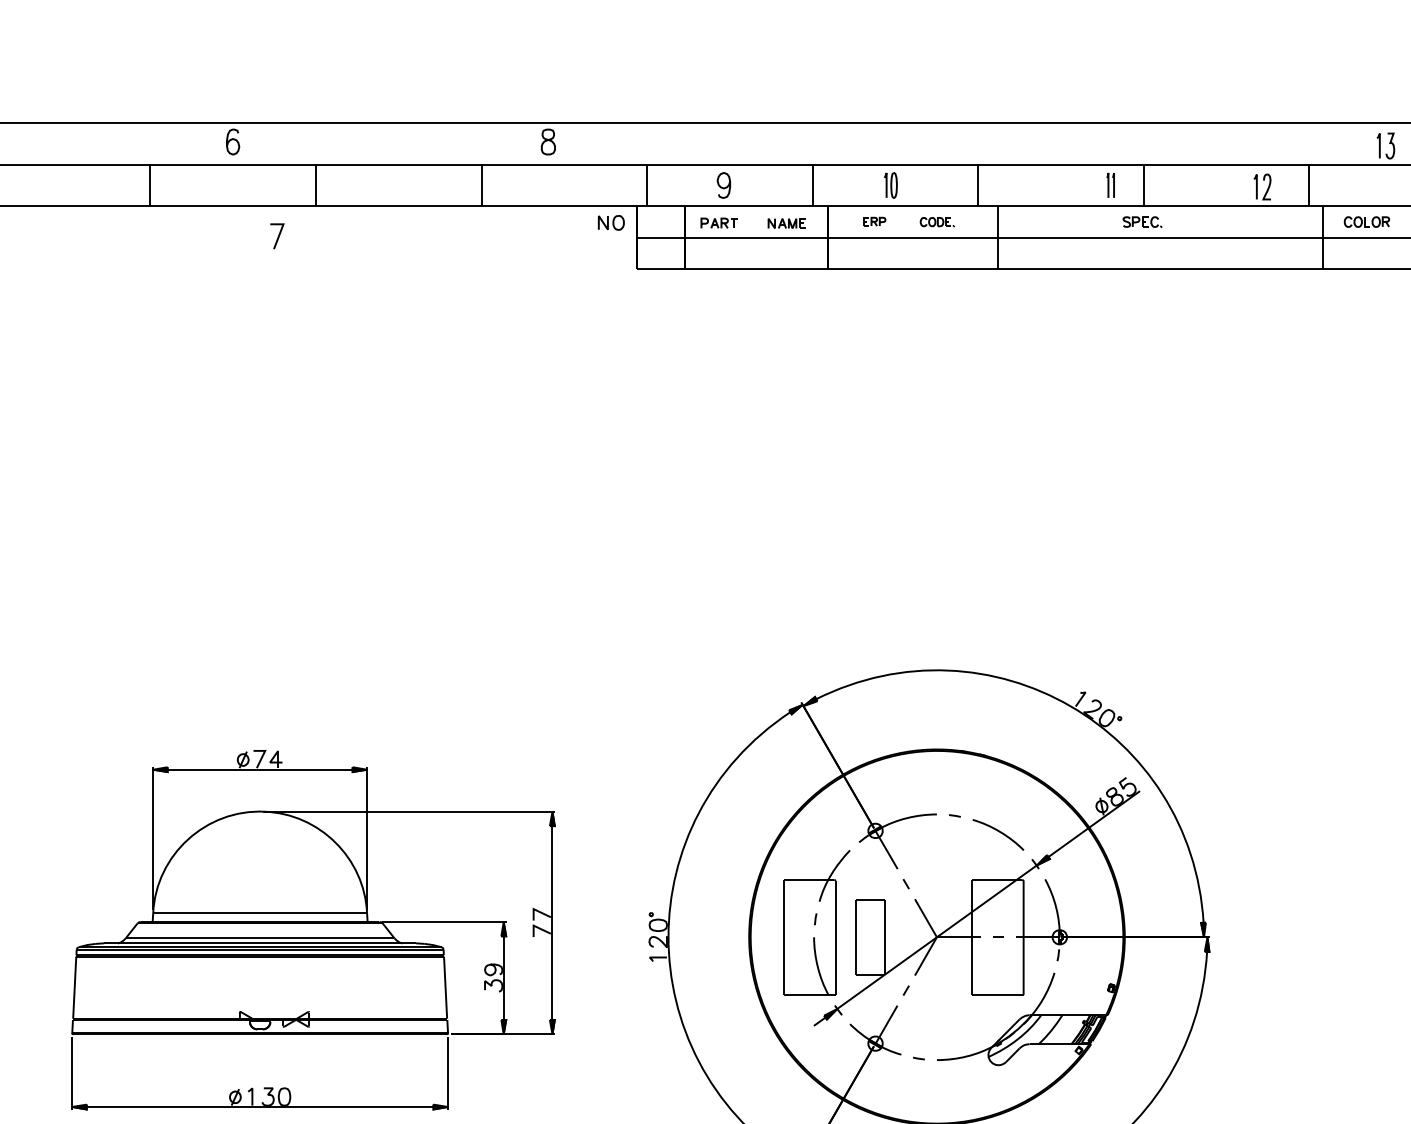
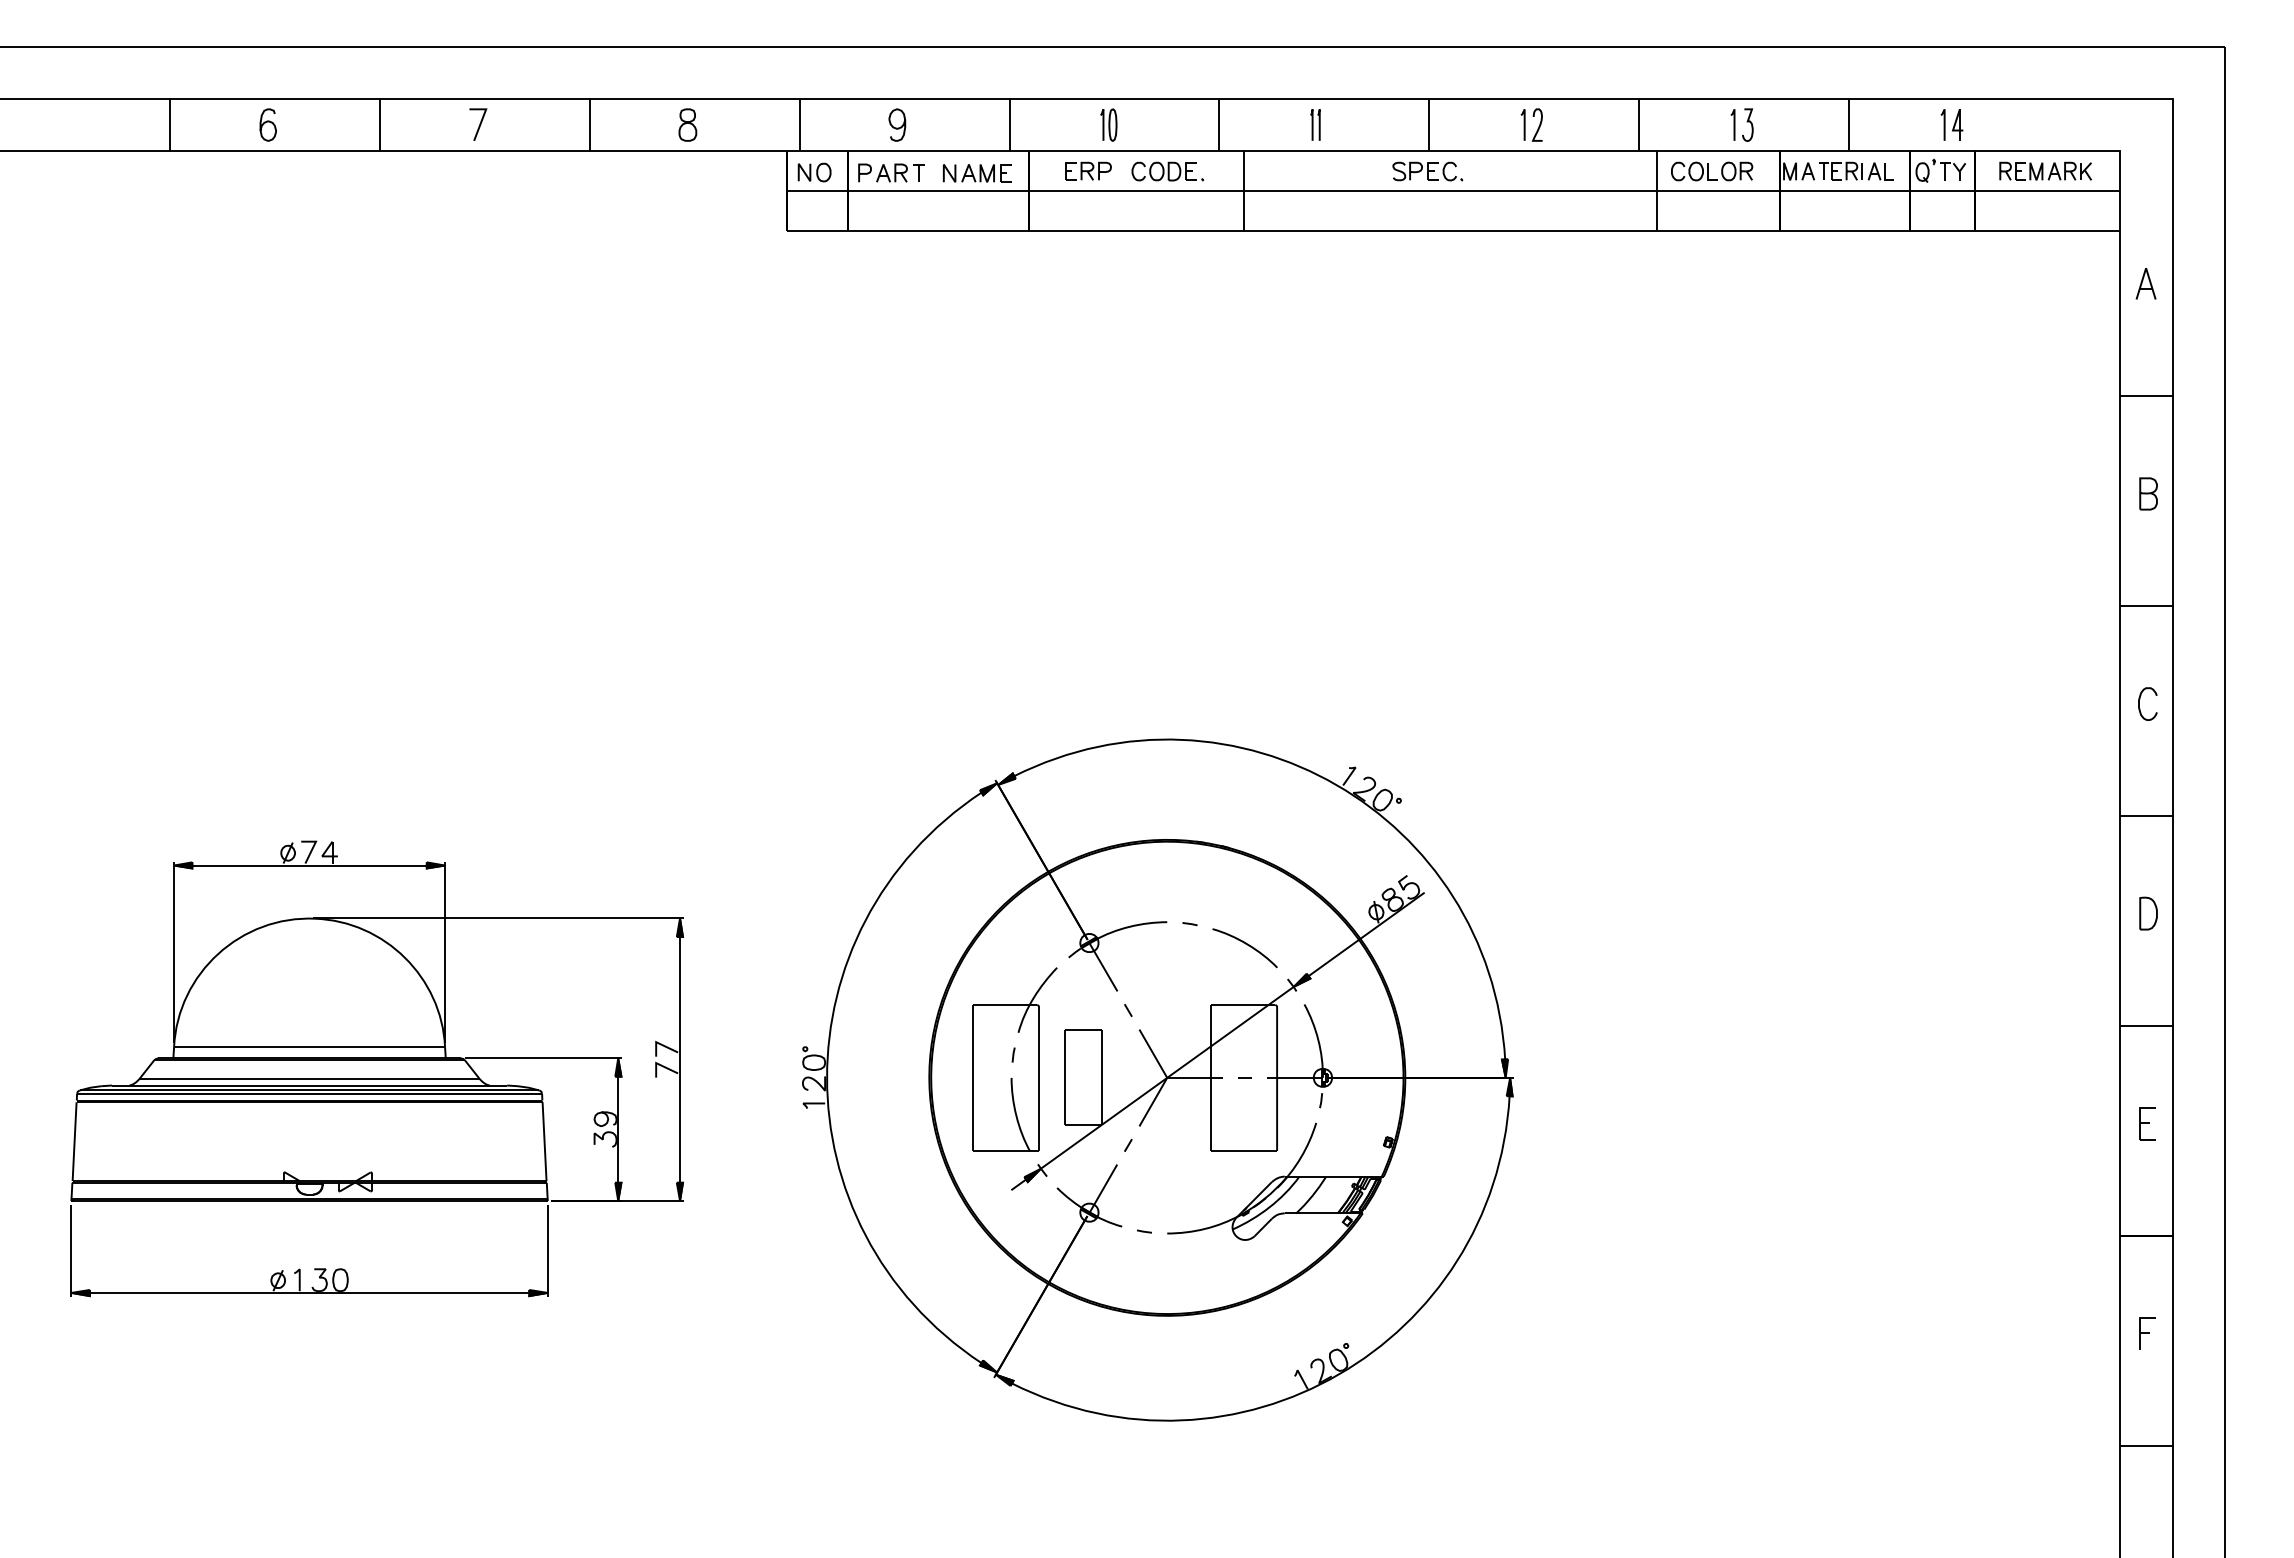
part: (232, 141) -> (267, 124), moved
part: (548, 141) -> (687, 124), moved
part: (1385, 145) -> (1741, 124), moved
part: (1110, 184) -> (1315, 124), moved
part: (1262, 186) -> (1531, 124), moved
part: (874, 221) -> (1088, 170), size x1.67
part: (611, 222) -> (814, 172), moved
part: (719, 222) -> (891, 172), size x1.43
part: (937, 222) -> (1167, 171), size x1.67
part: (1142, 222) -> (1427, 171), size x1.43
part: (1367, 222) -> (1712, 171), size x1.43
part: (787, 223) -> (977, 173), size x1.43
part: (277, 236) -> (478, 124), moved

